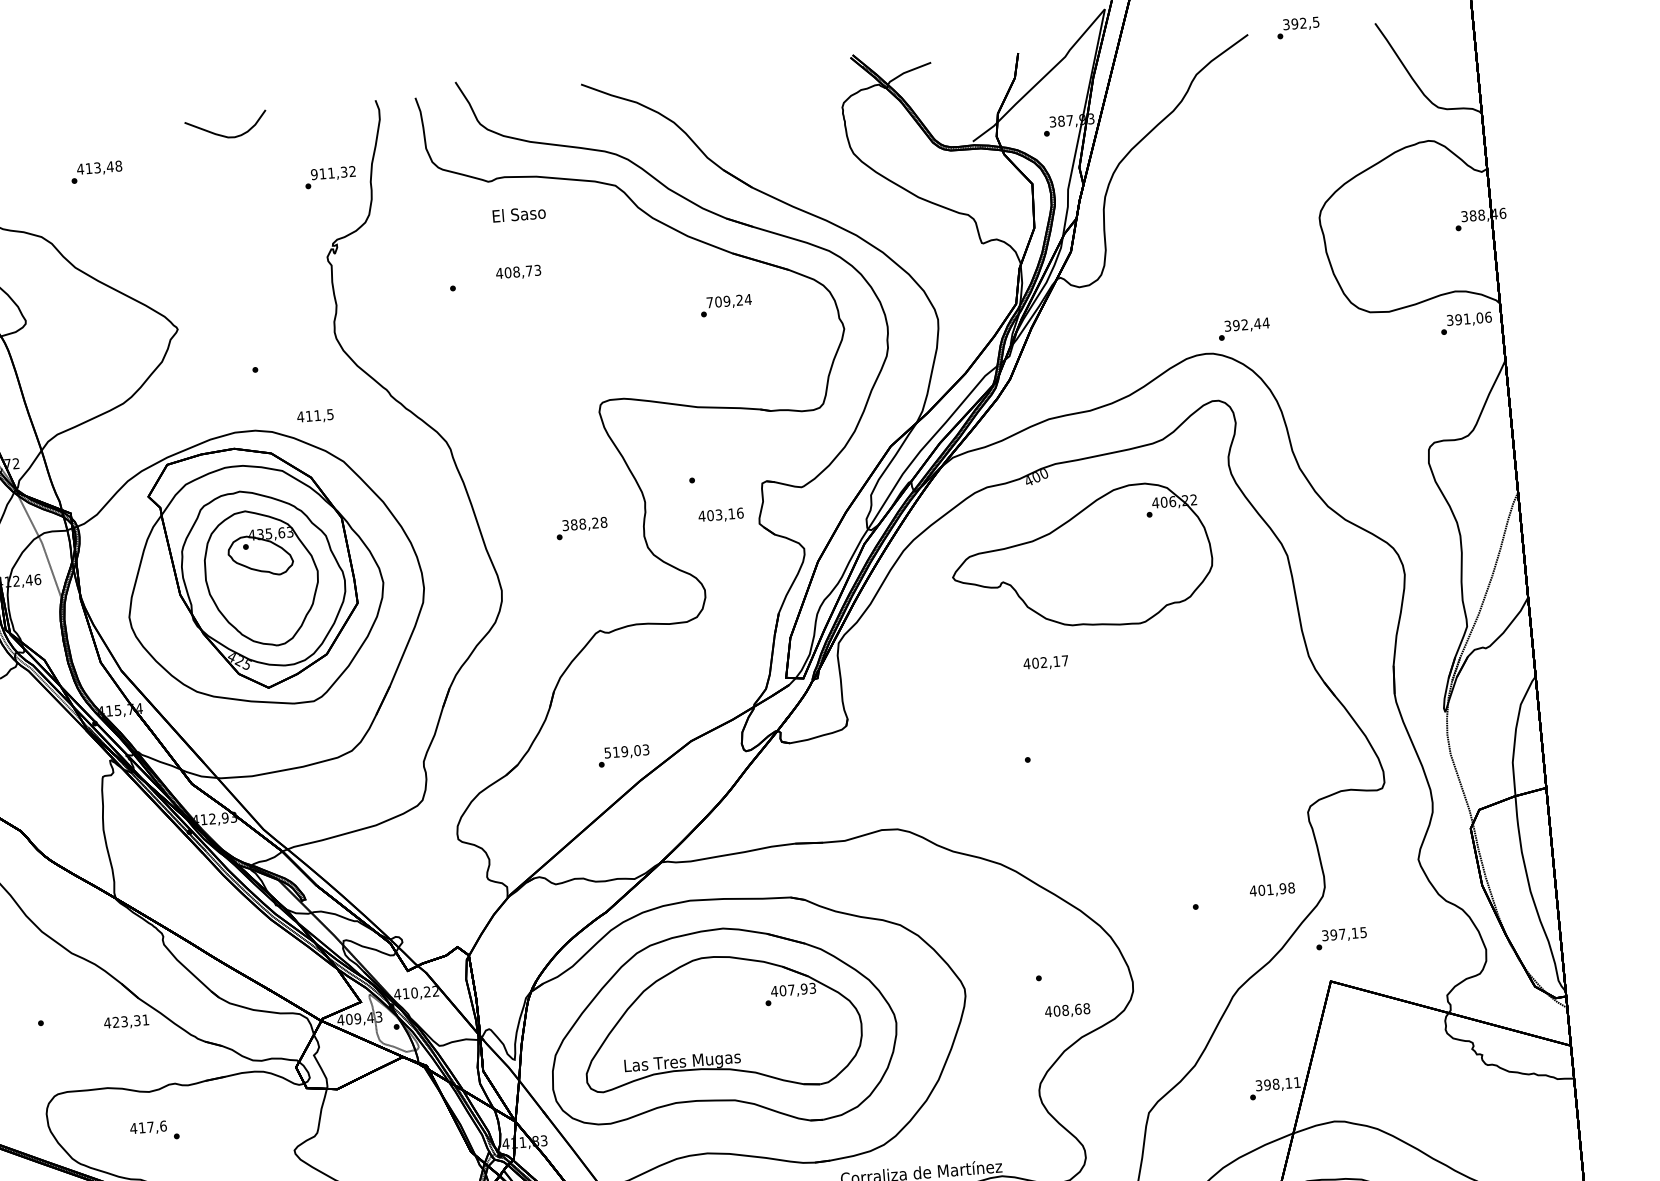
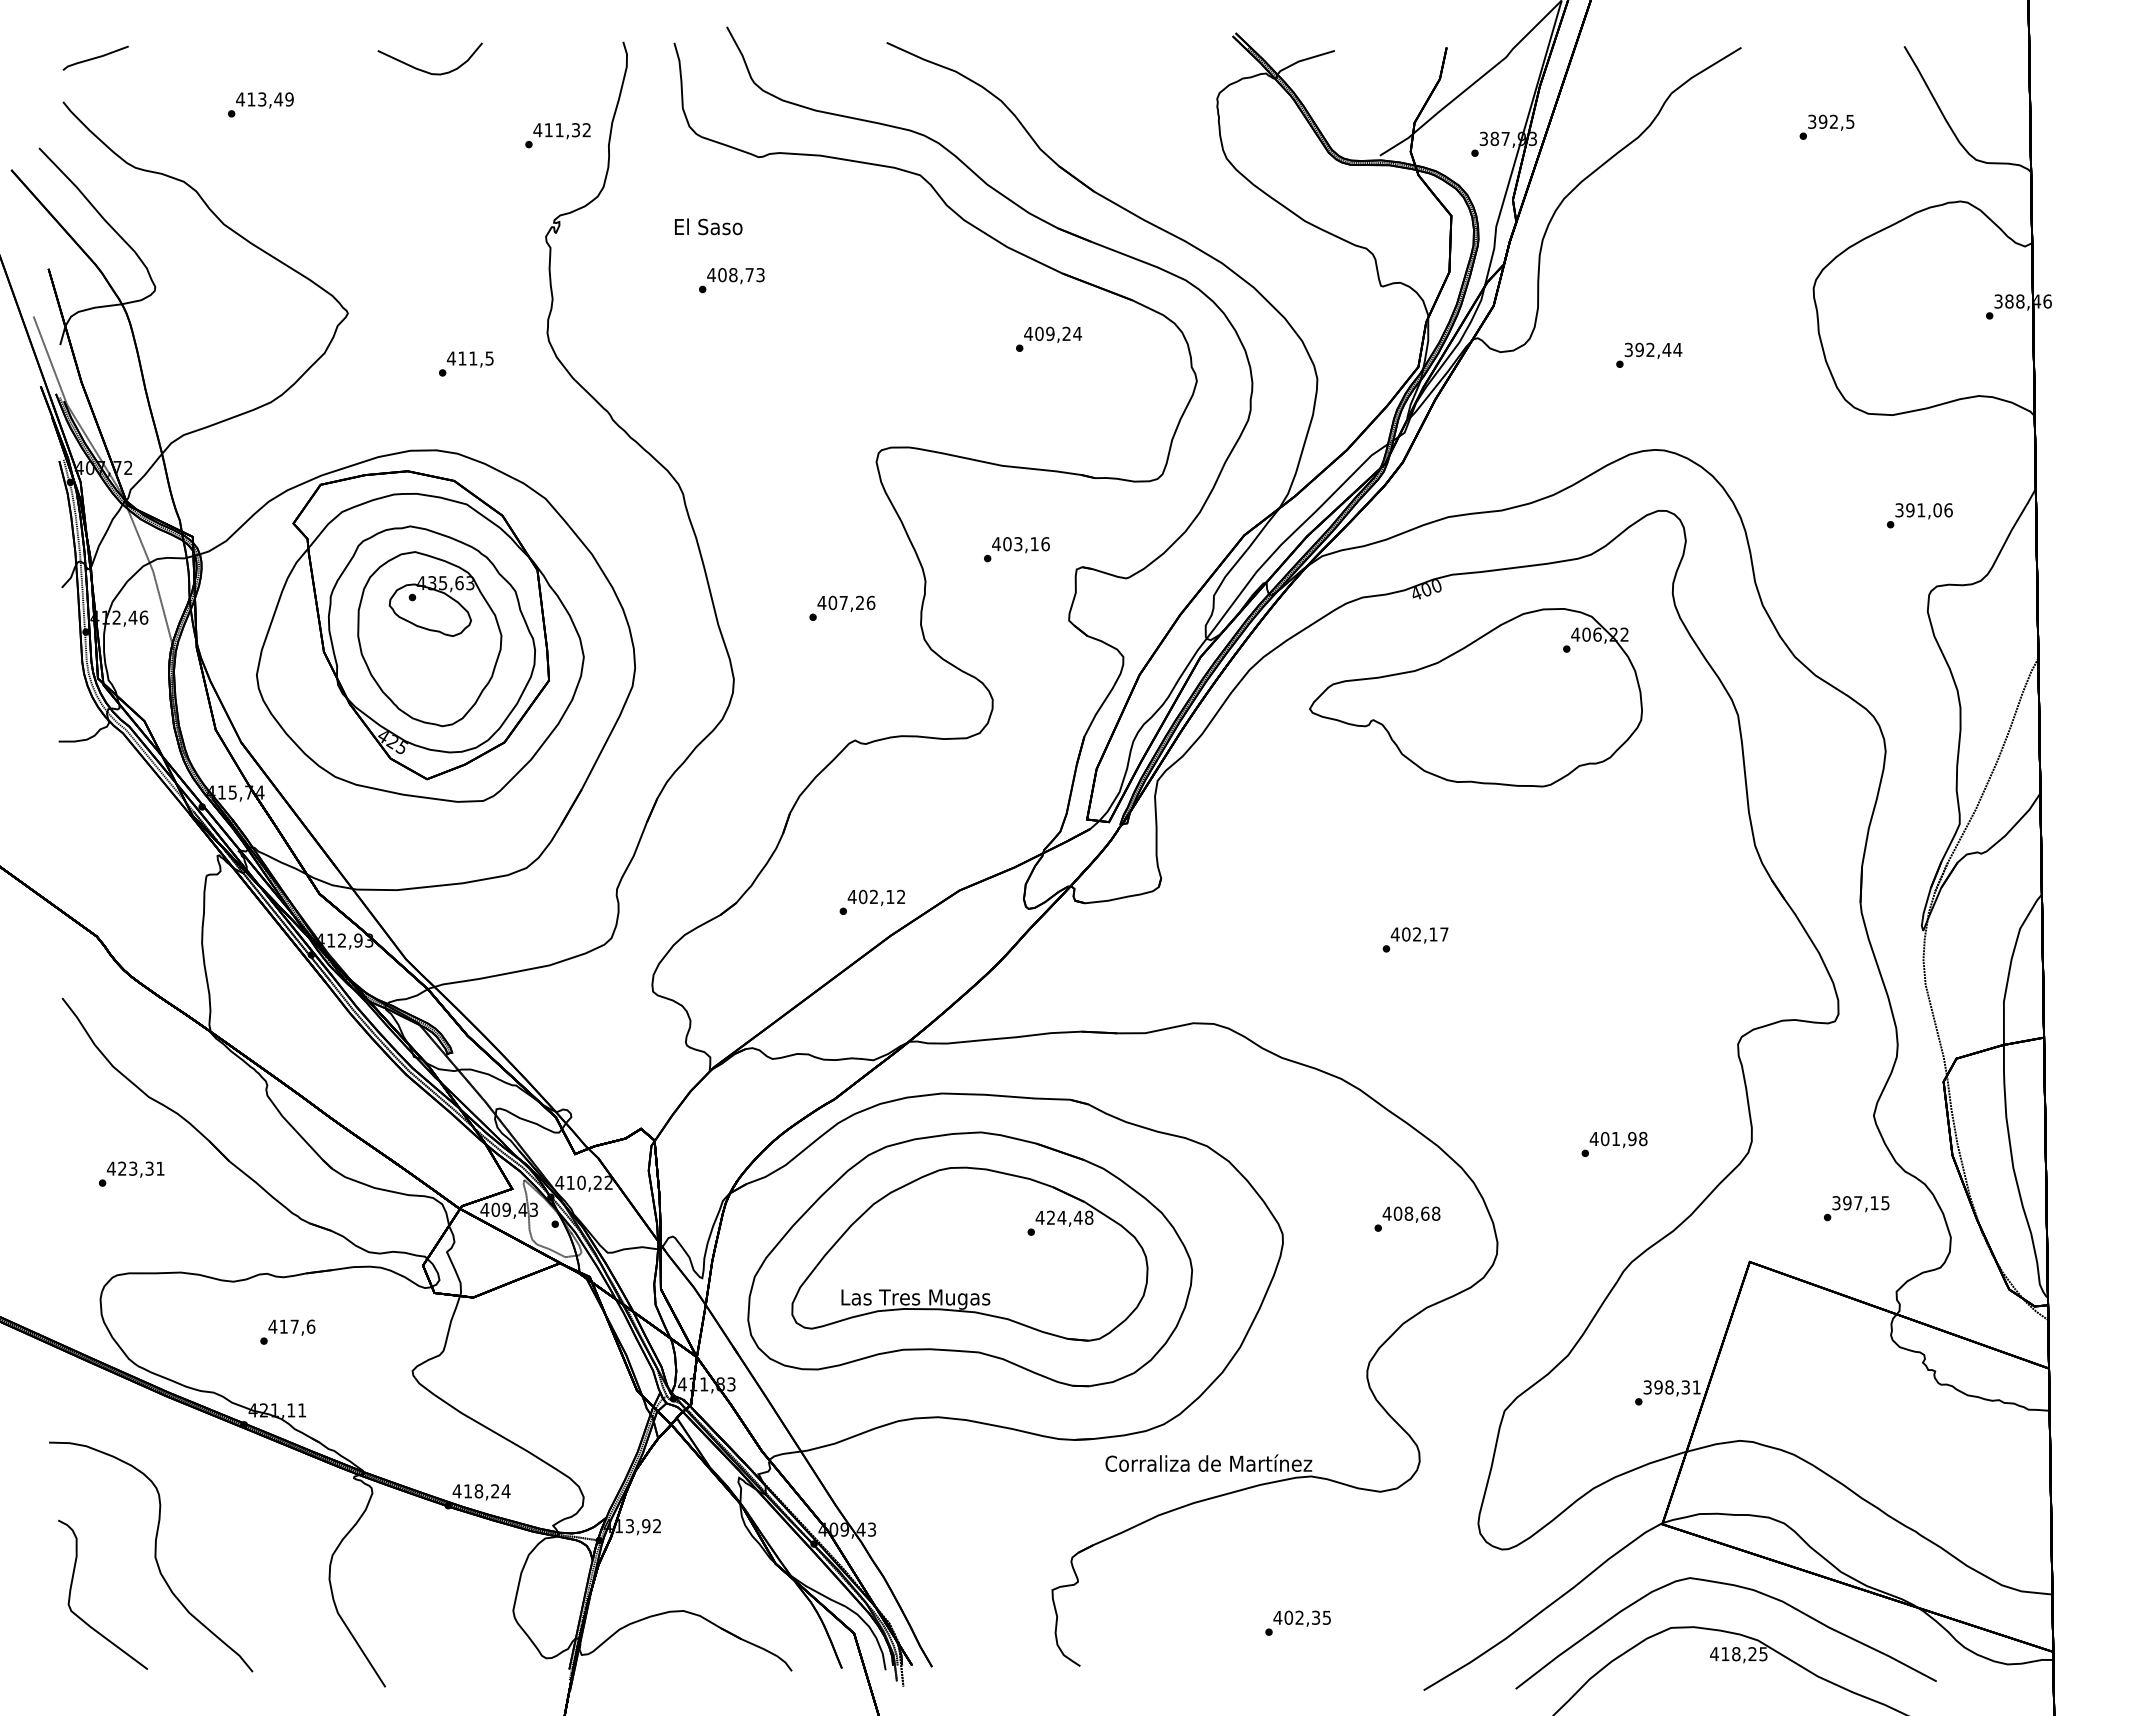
text: (1297, 27) -> (1826, 126), moved
text: (118, 166) -> (289, 99), 413,48 -> 413,49
text: (314, 174) -> (537, 130), 911,32 -> 411,32
text: (519, 214) -> (708, 226), moved
text: (518, 273) -> (735, 276), moved
text: (709, 302) -> (1028, 333), 709,24 -> 409,24
text: (1466, 323) -> (1919, 515), moved
text: (1244, 328) -> (1649, 354), moved
text: (315, 416) -> (470, 359), moved
text: (720, 515) -> (1020, 545), moved
text: (584, 523) -> (846, 602), 388,28 -> 407,26
text: (1045, 663) -> (1419, 935), moved
text: (626, 751) -> (876, 896), 519,03 -> 402,12
text: (1272, 889) -> (1618, 1139), moved
text: (1341, 938) -> (1856, 1208), moved
text: (797, 989) -> (1069, 1217), 407,93 -> 424,48
text: (1067, 1010) -> (1411, 1214), moved
text: (126, 1022) -> (135, 1169), moved
text: (1288, 1083) -> (1685, 1387), 398,11 -> 398,31
text: (148, 1127) -> (291, 1327), moved

